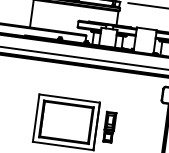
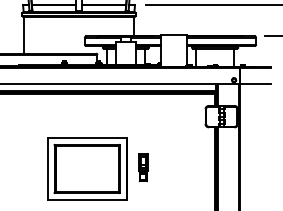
part: (109, 127) -> (143, 167), size x0.7

